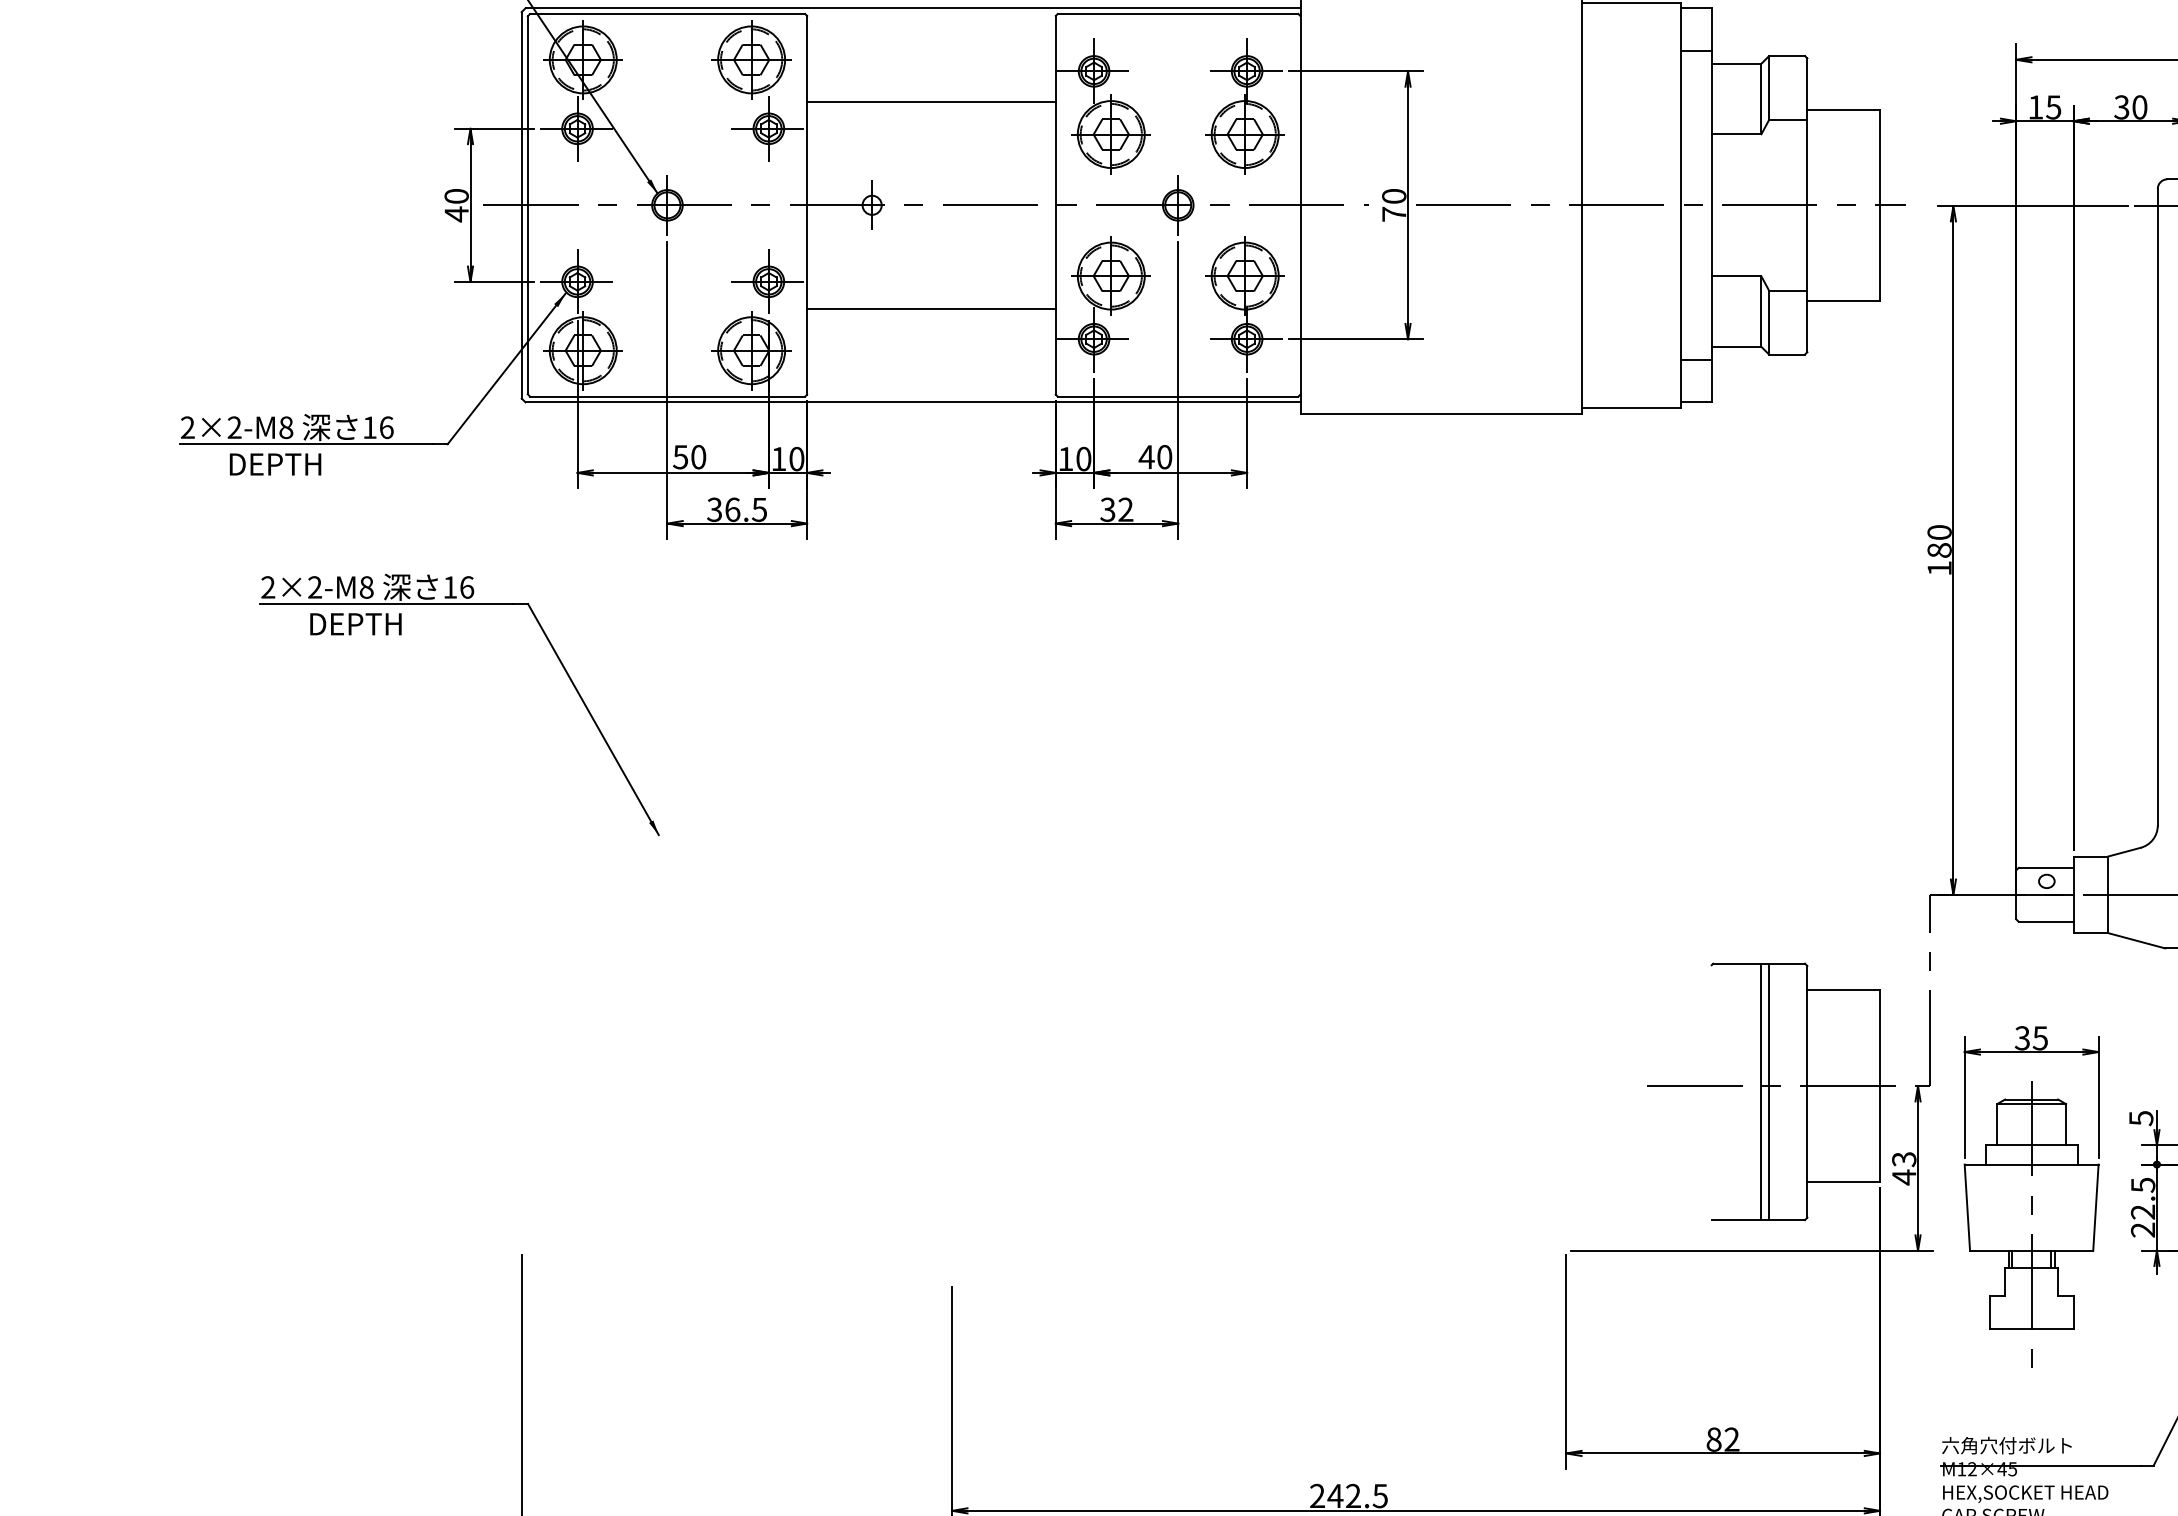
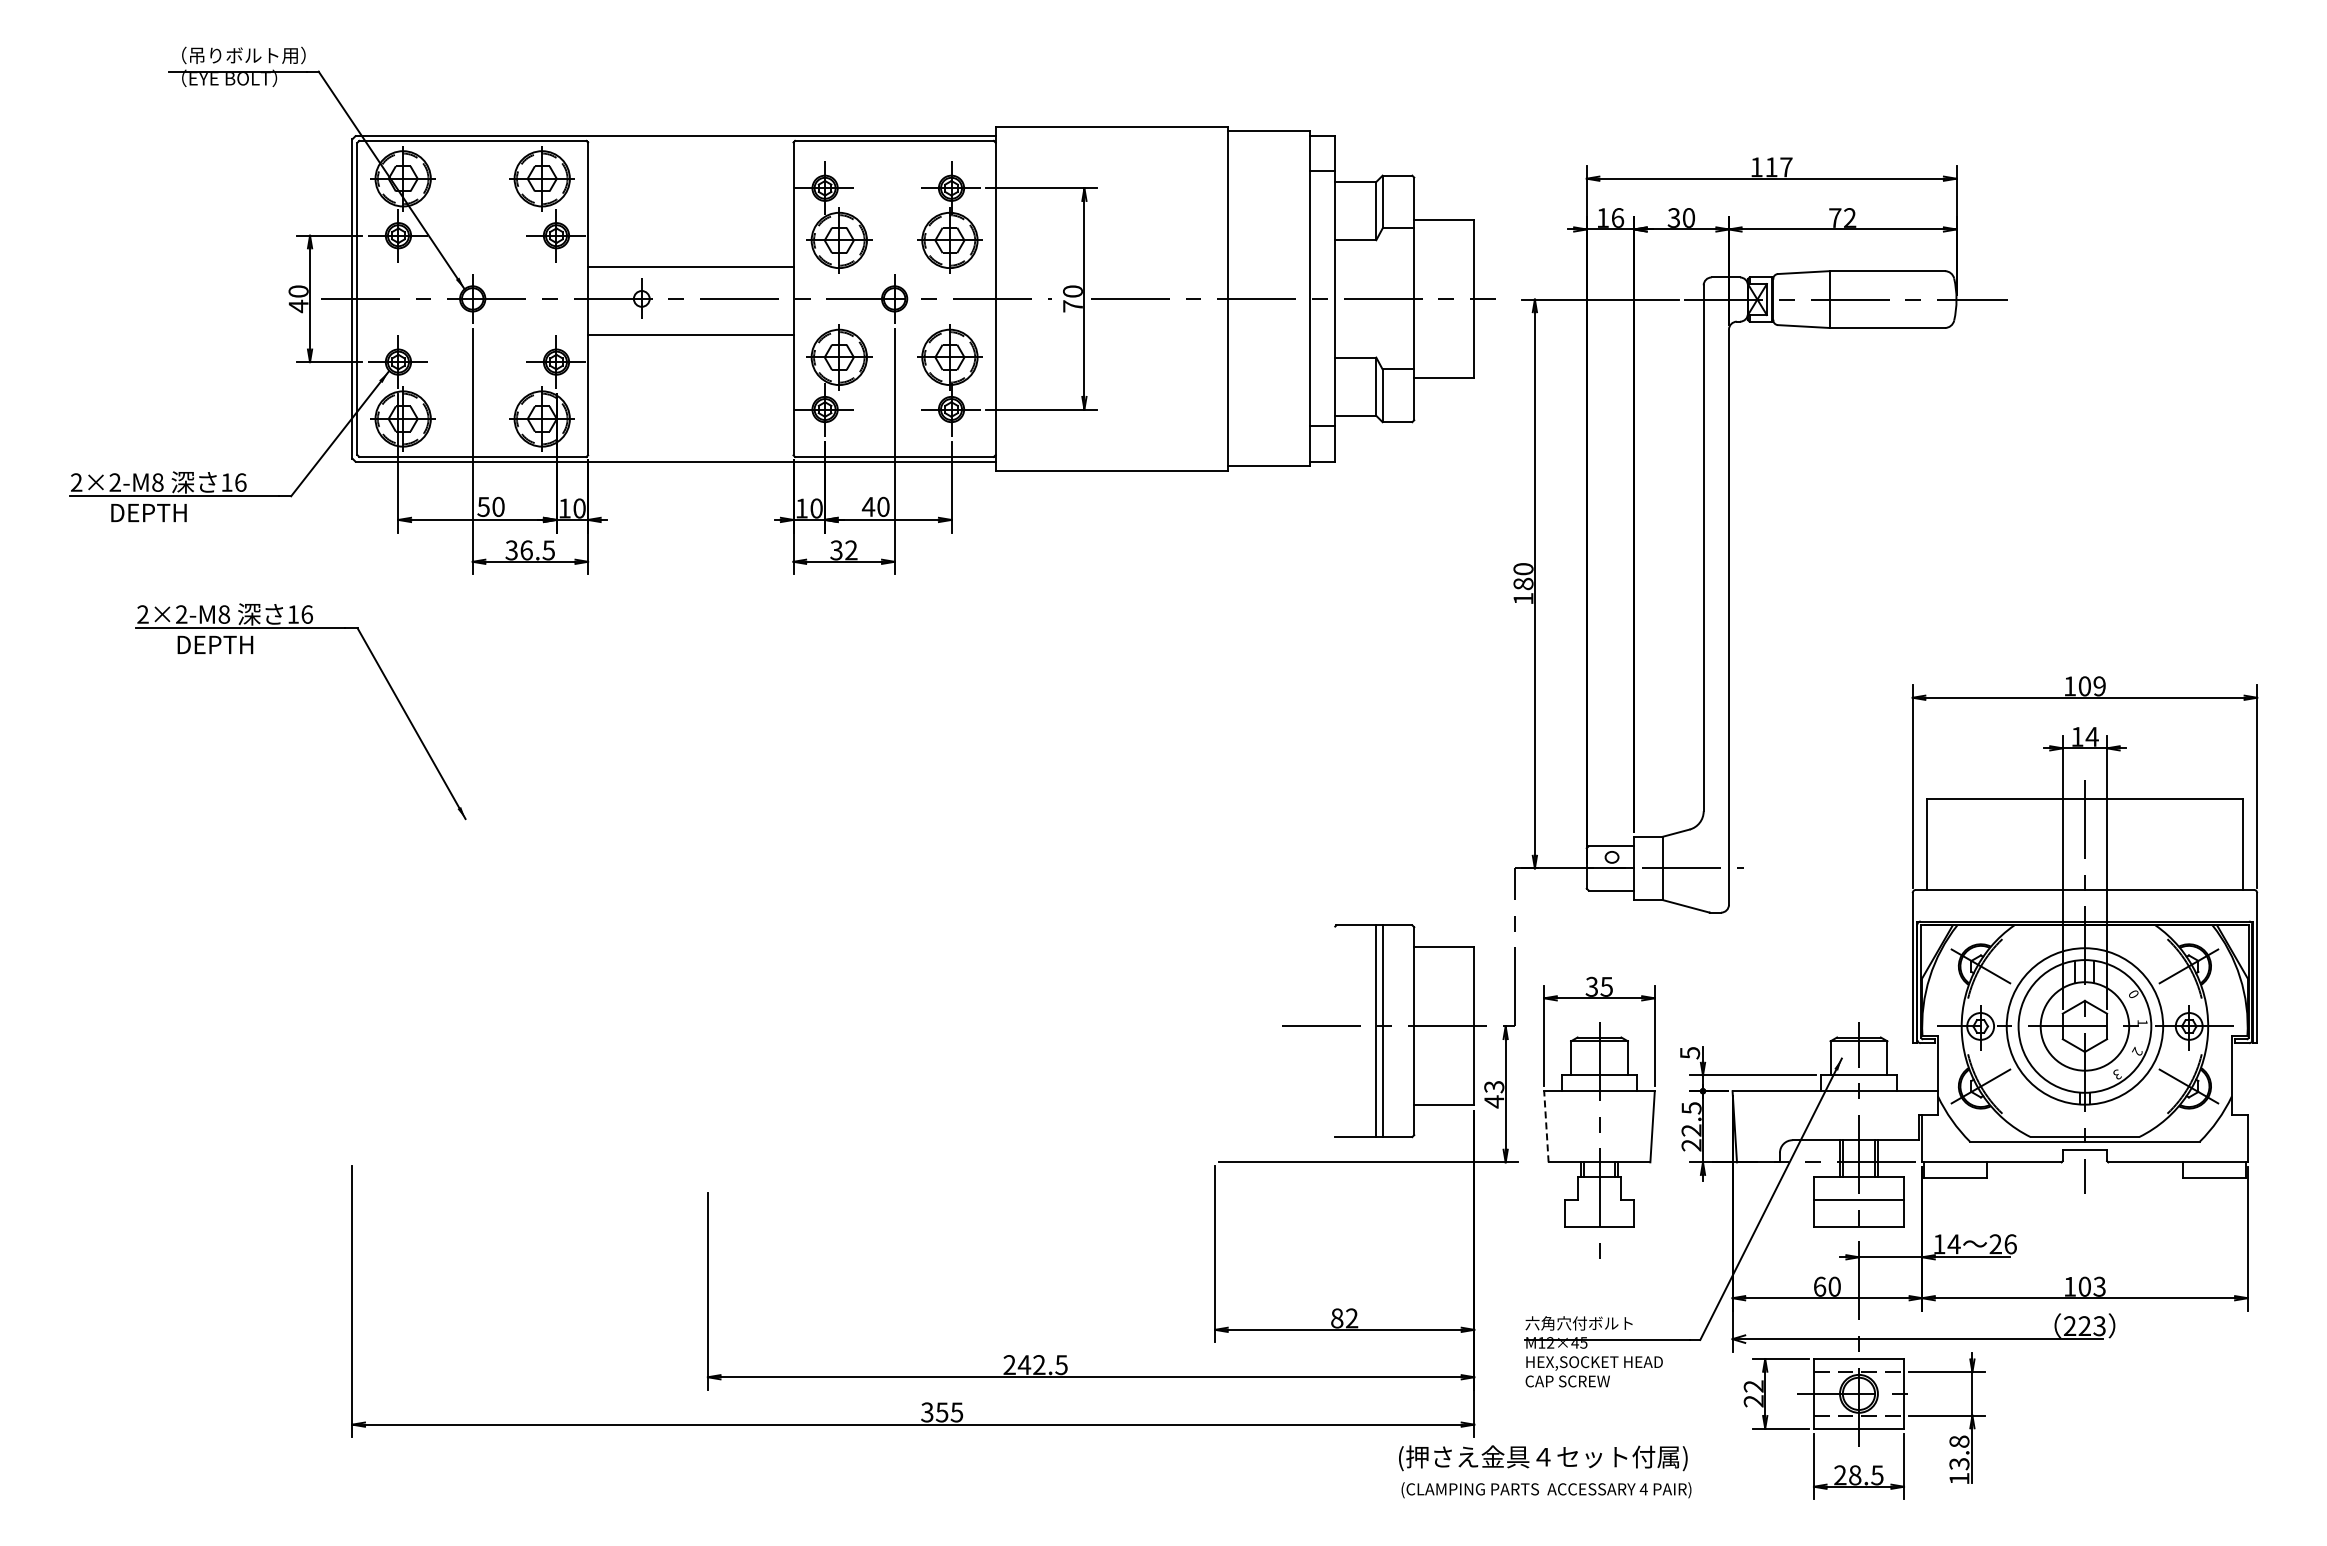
line: (931, 101) -> (690, 266), moved
text: (2053, 106) -> (1617, 217), 15 -> 16
line: (931, 308) -> (690, 335), moved
line: (1967, 1207) -> (1546, 1126), solid -> dashed

